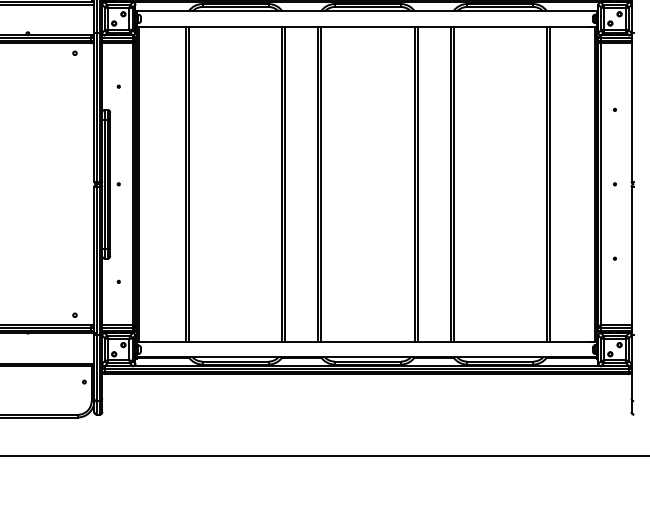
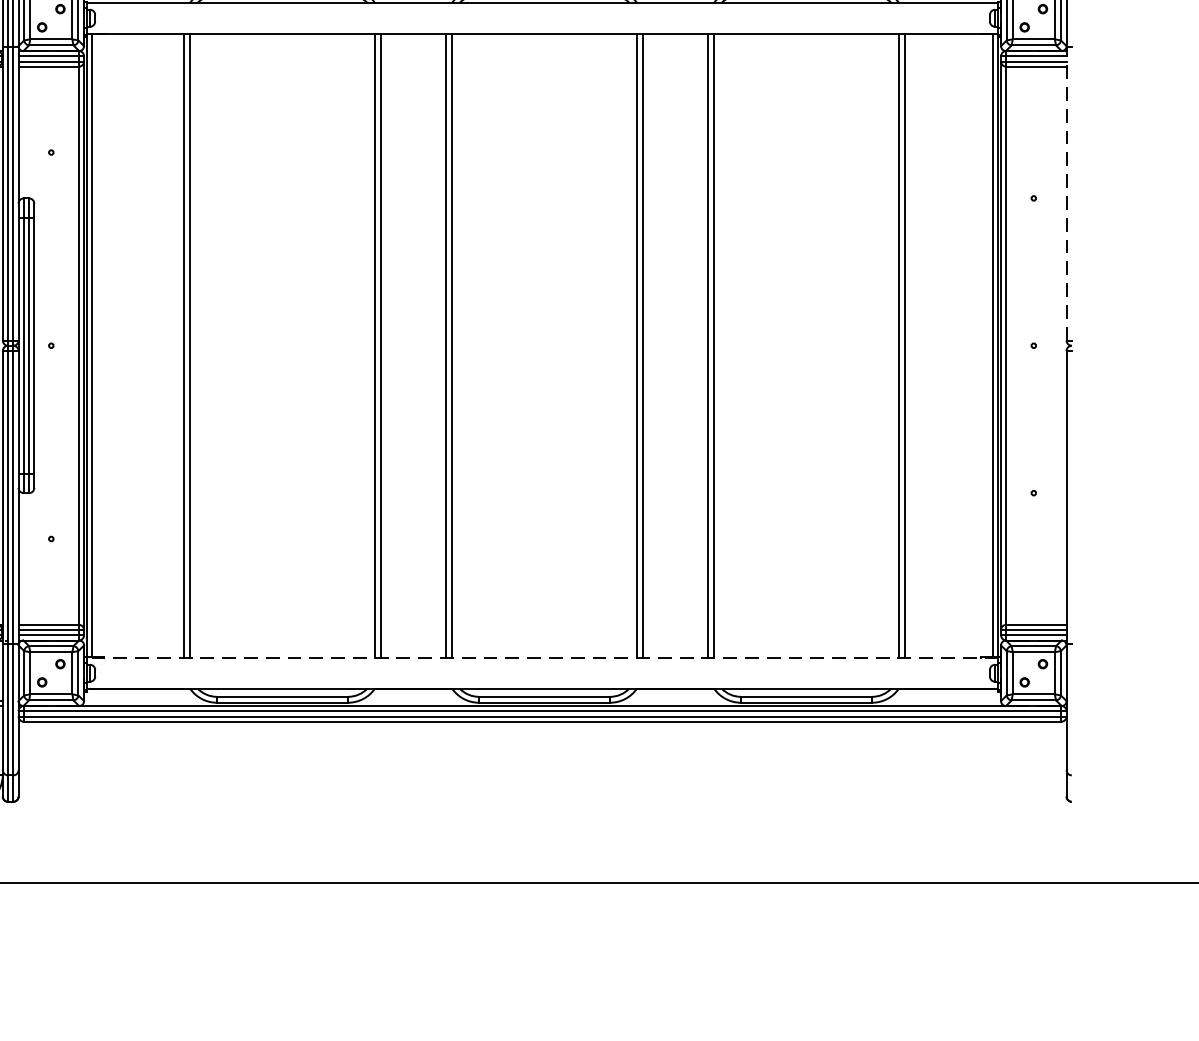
line: (631, 107) -> (1066, 193), solid -> dashed
line: (366, 341) -> (541, 657), solid -> dashed

